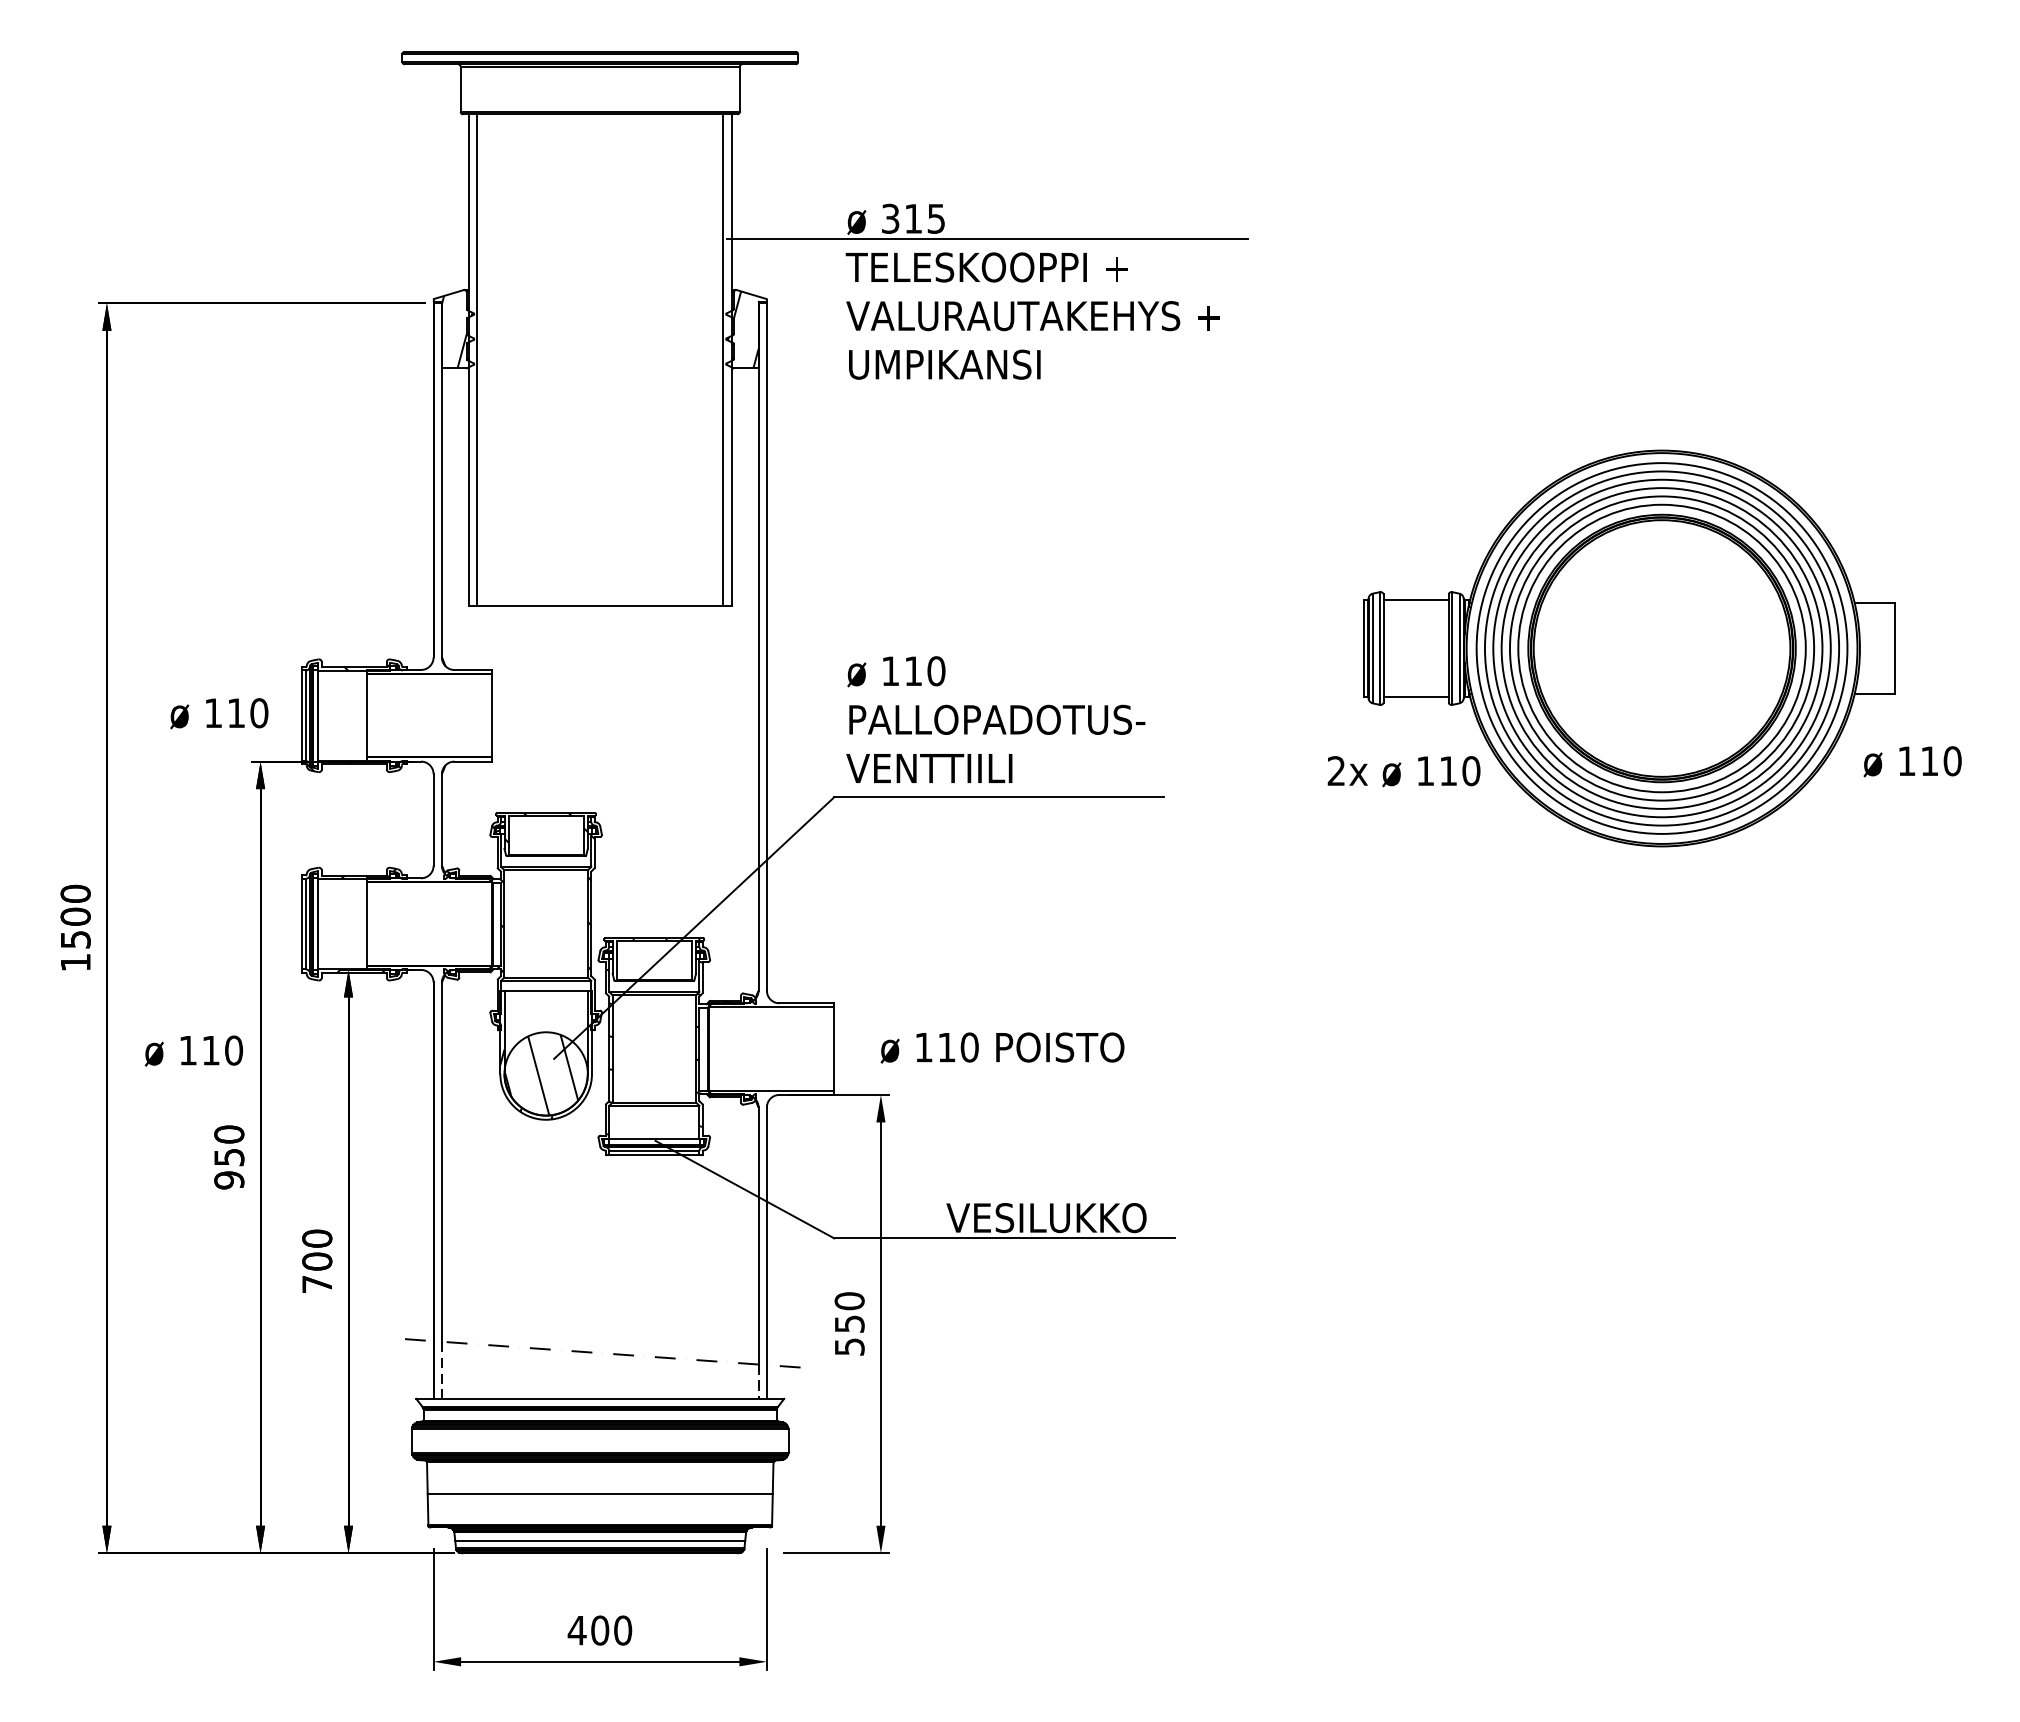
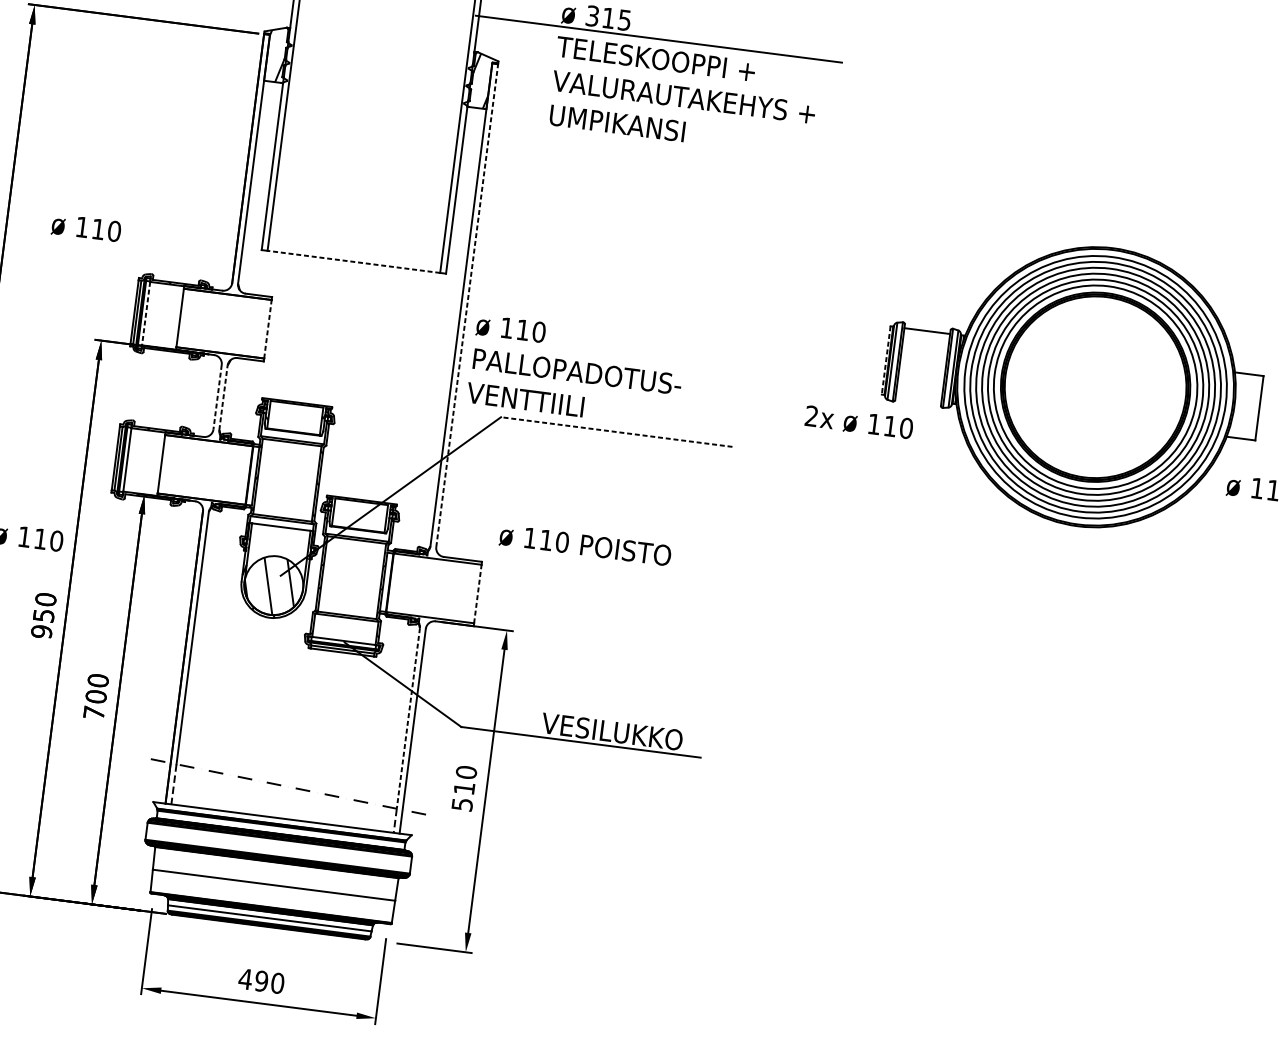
line: (600, 606) -> (354, 262), solid -> dashed
line: (766, 647) -> (466, 305), solid -> dashed
line: (1363, 648) -> (885, 360), solid -> dashed
line: (1415, 697) -> (918, 399), removed
text: (219, 713) -> (86, 228), moved
line: (491, 715) -> (267, 329), solid -> dashed
line: (318, 716) -> (146, 314), solid -> dashed
text: (995, 719) -> (576, 371), moved
text: (1403, 771) -> (858, 422), moved
line: (999, 797) -> (617, 432), solid -> dashed
line: (433, 819) -> (217, 396), solid -> dashed
line: (441, 819) -> (223, 397), solid -> dashed
text: (1002, 1047) -> (585, 545), moved
line: (833, 1049) -> (477, 594), solid -> dashed
line: (758, 1235) -> (408, 718), solid -> dashed
text: (849, 1323) -> (464, 788), 550 -> 510
text: (600, 1630) -> (261, 981), 400 -> 490

